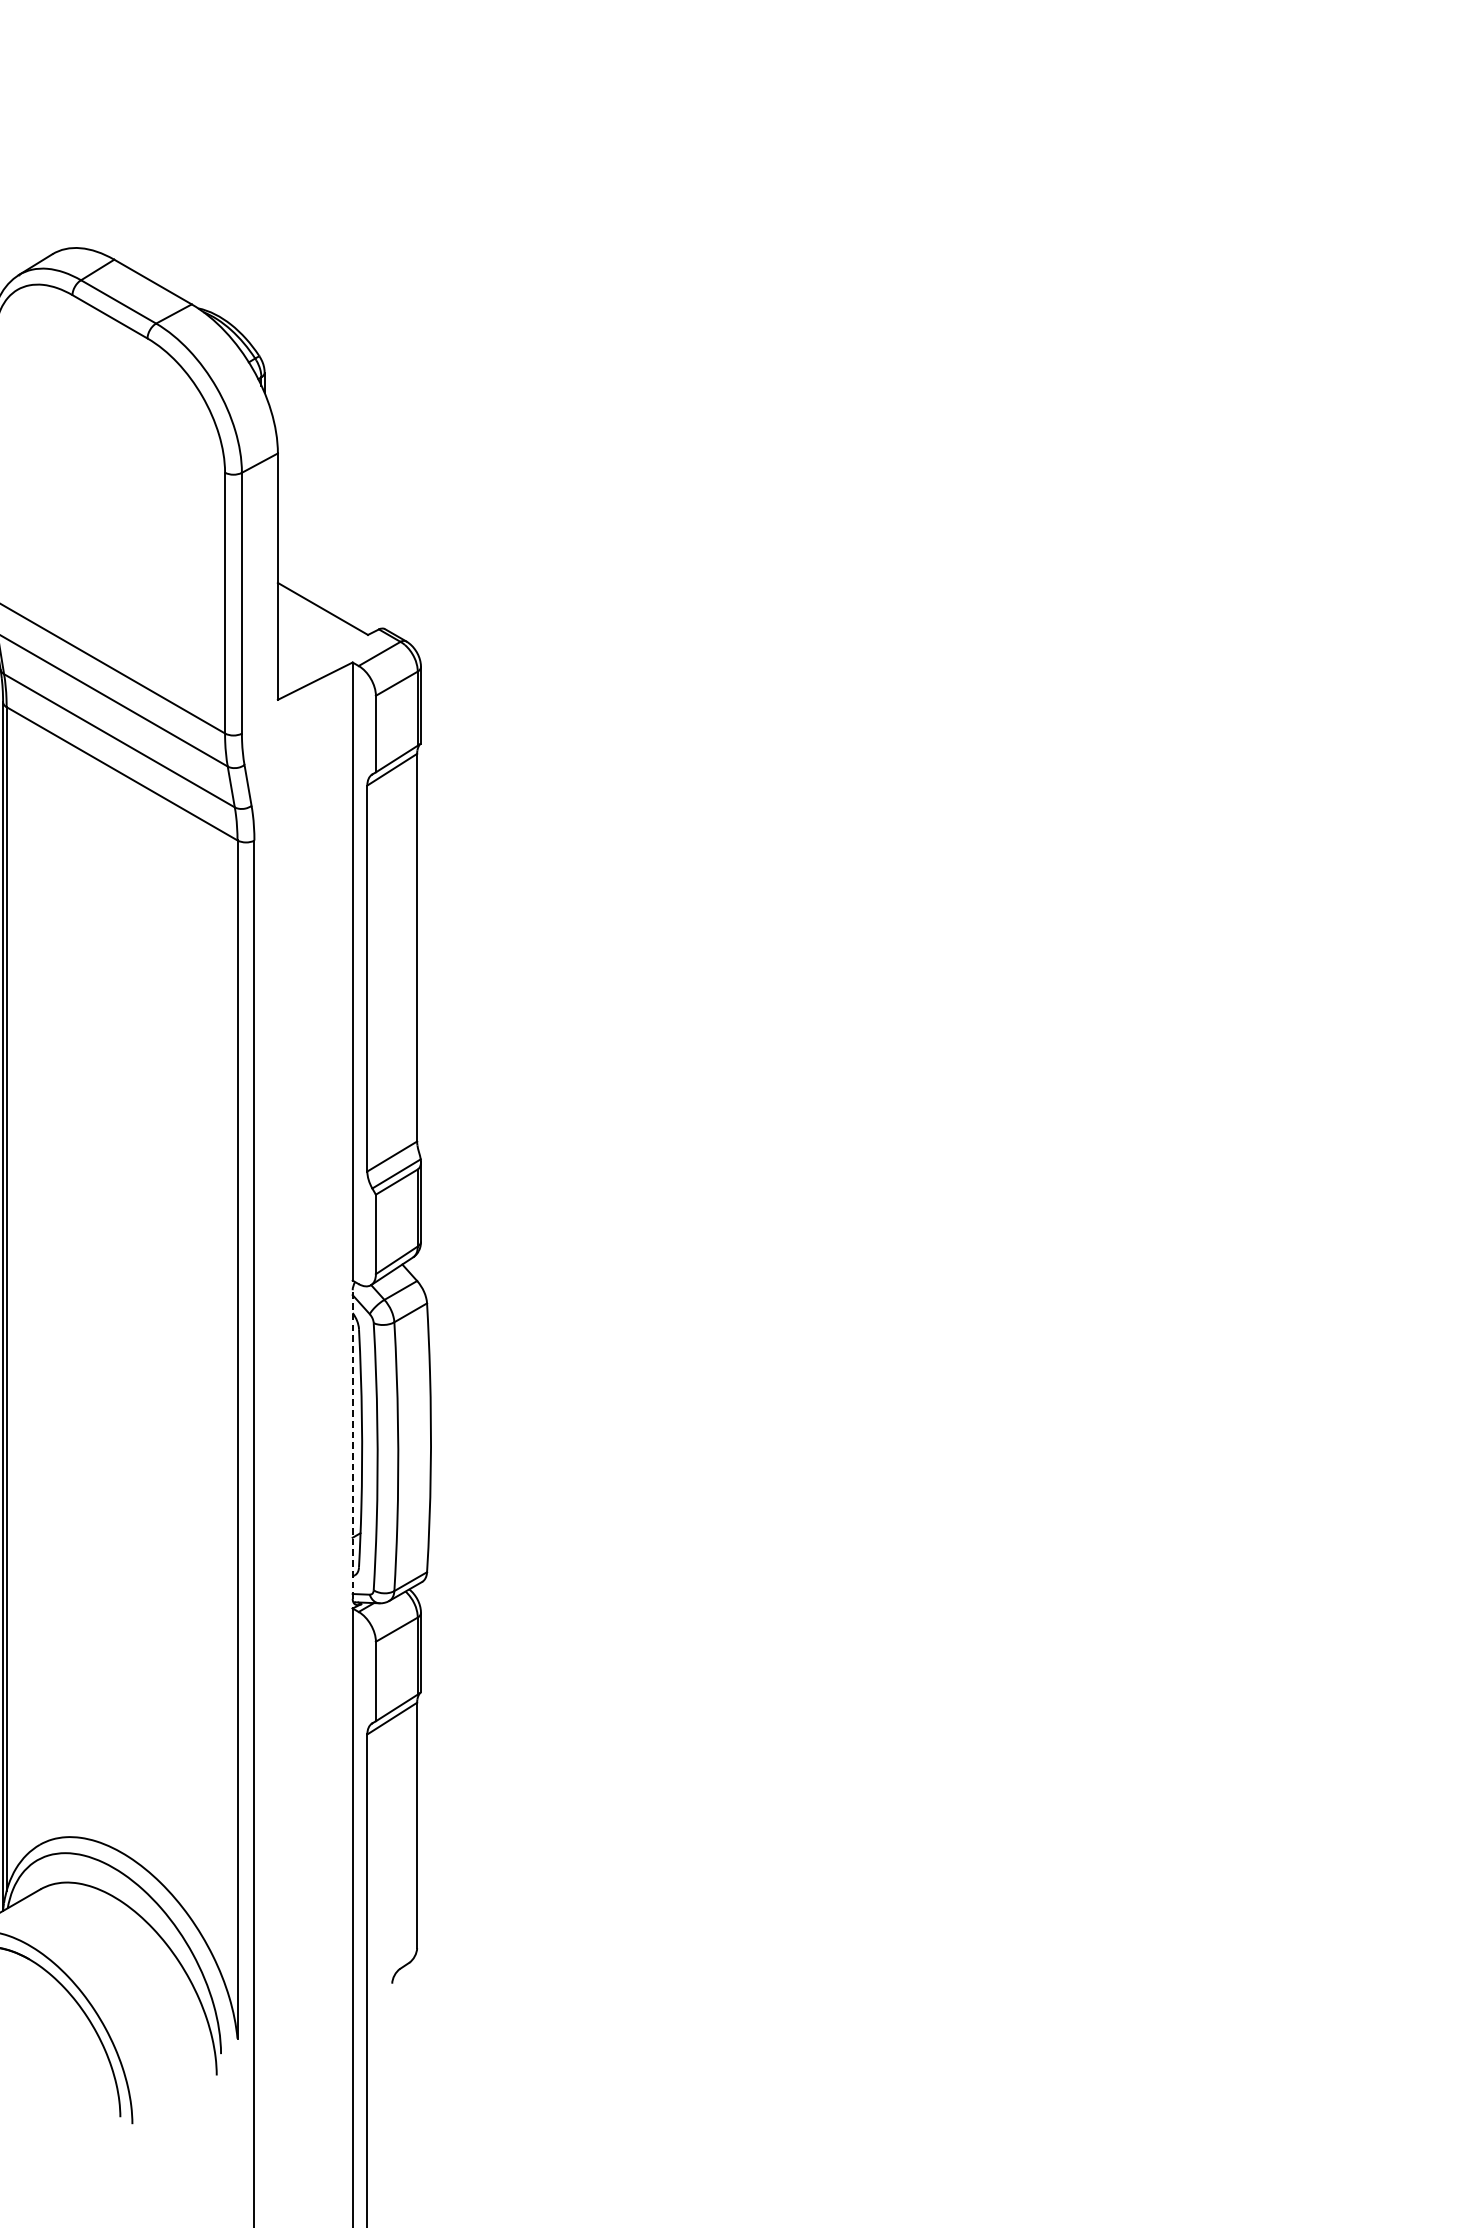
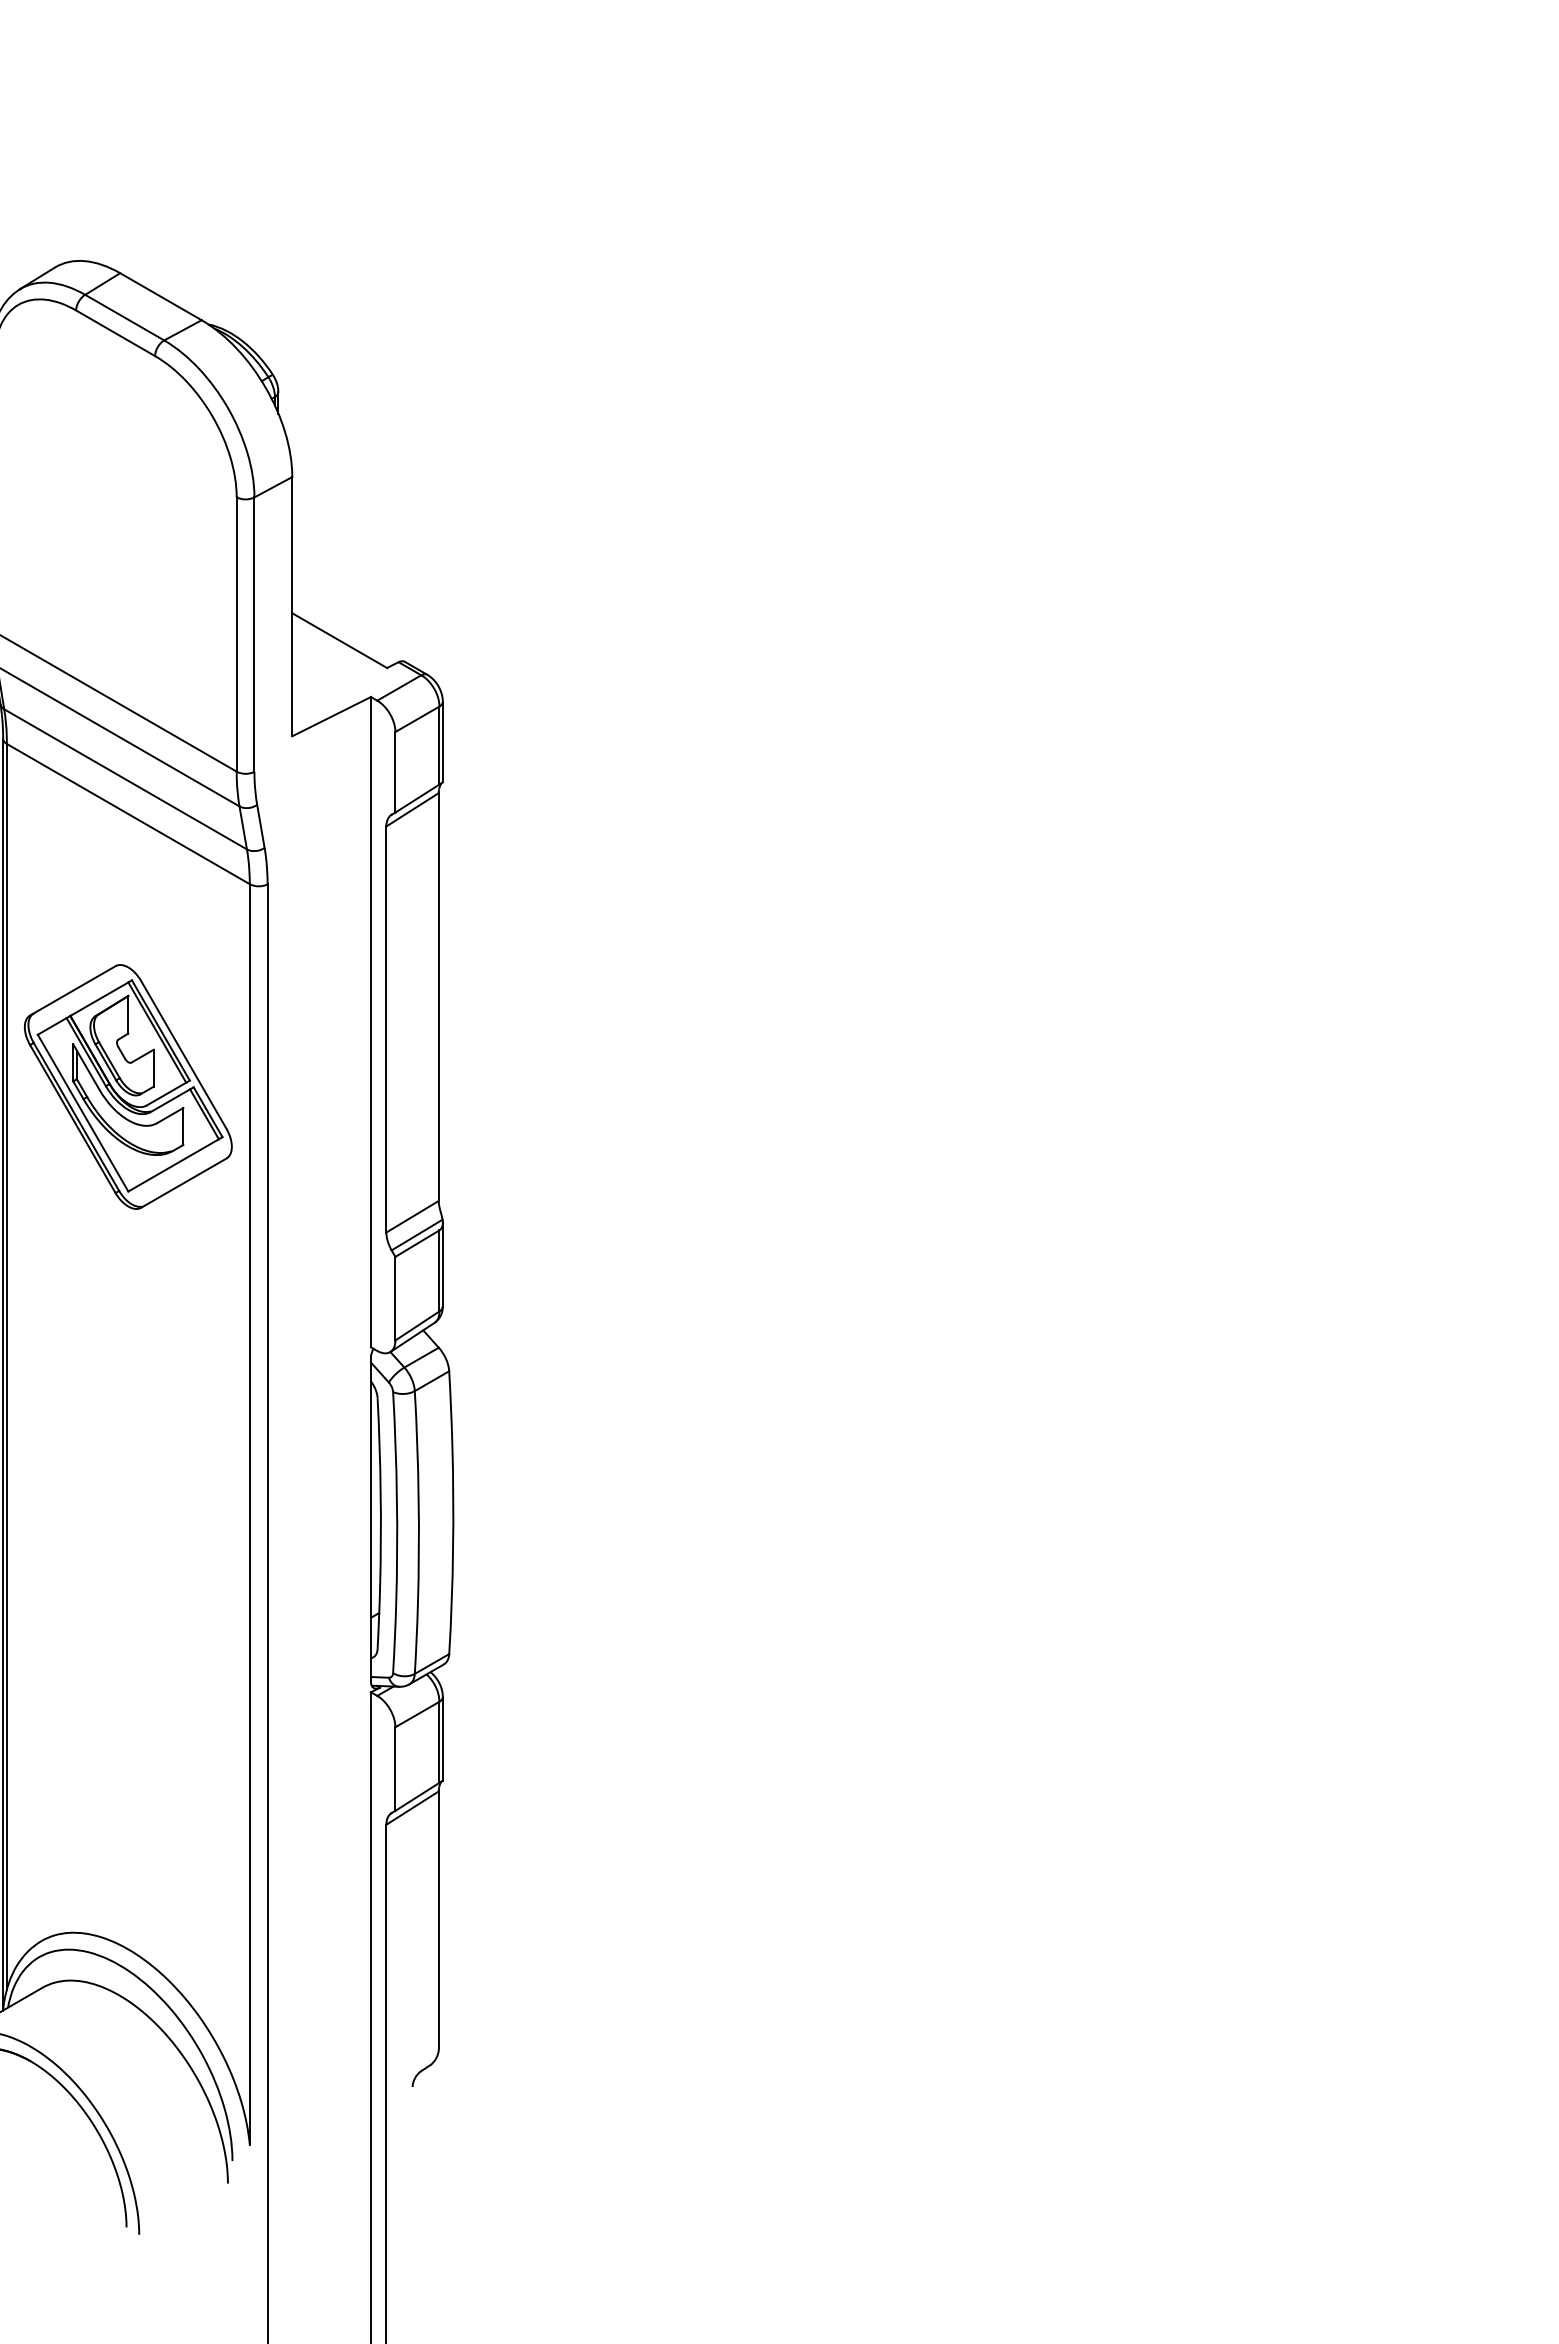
part: (122, 1032) -> (128, 1086), added
line: (352, 1444) -> (370, 1519), dashed -> solid

